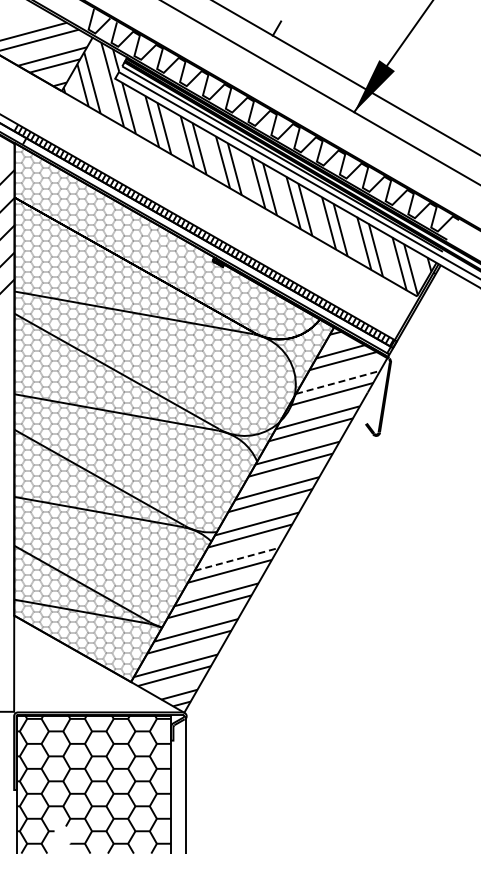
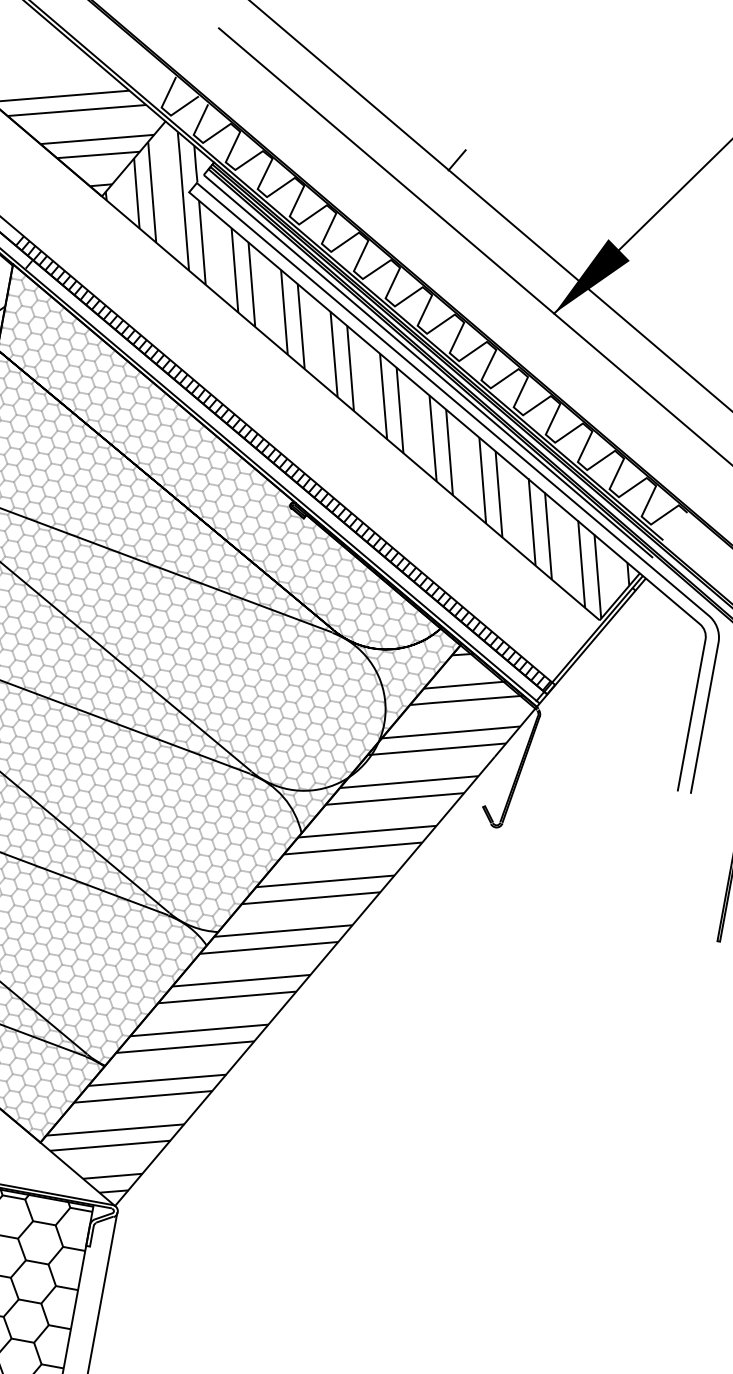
line: (338, 382) -> (451, 732), dashed -> solid
line: (236, 559) -> (240, 980), dashed -> solid

